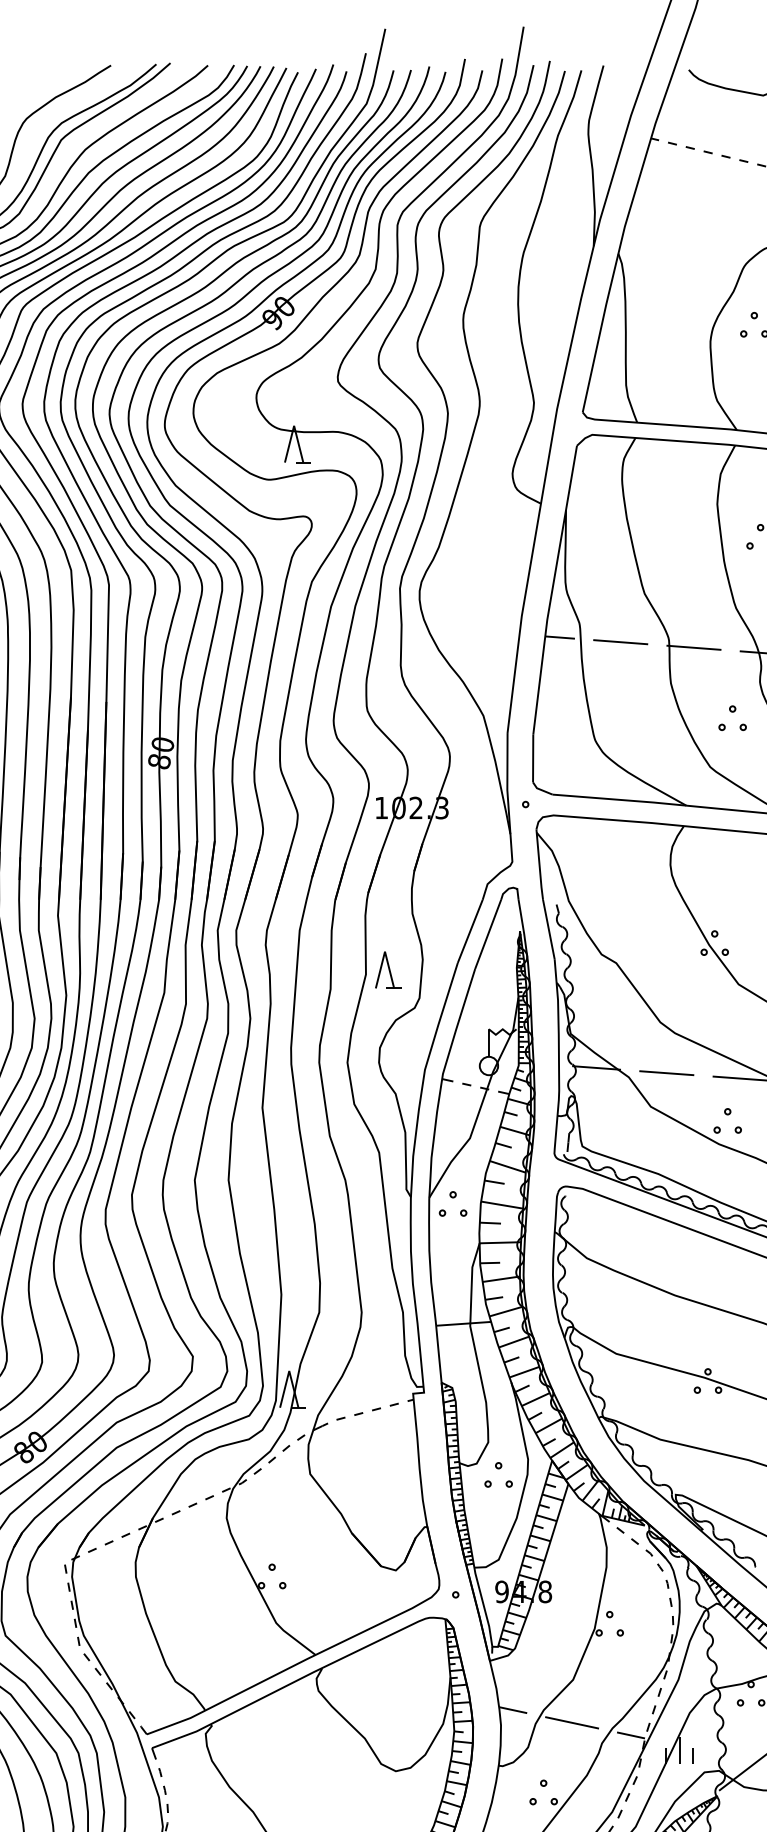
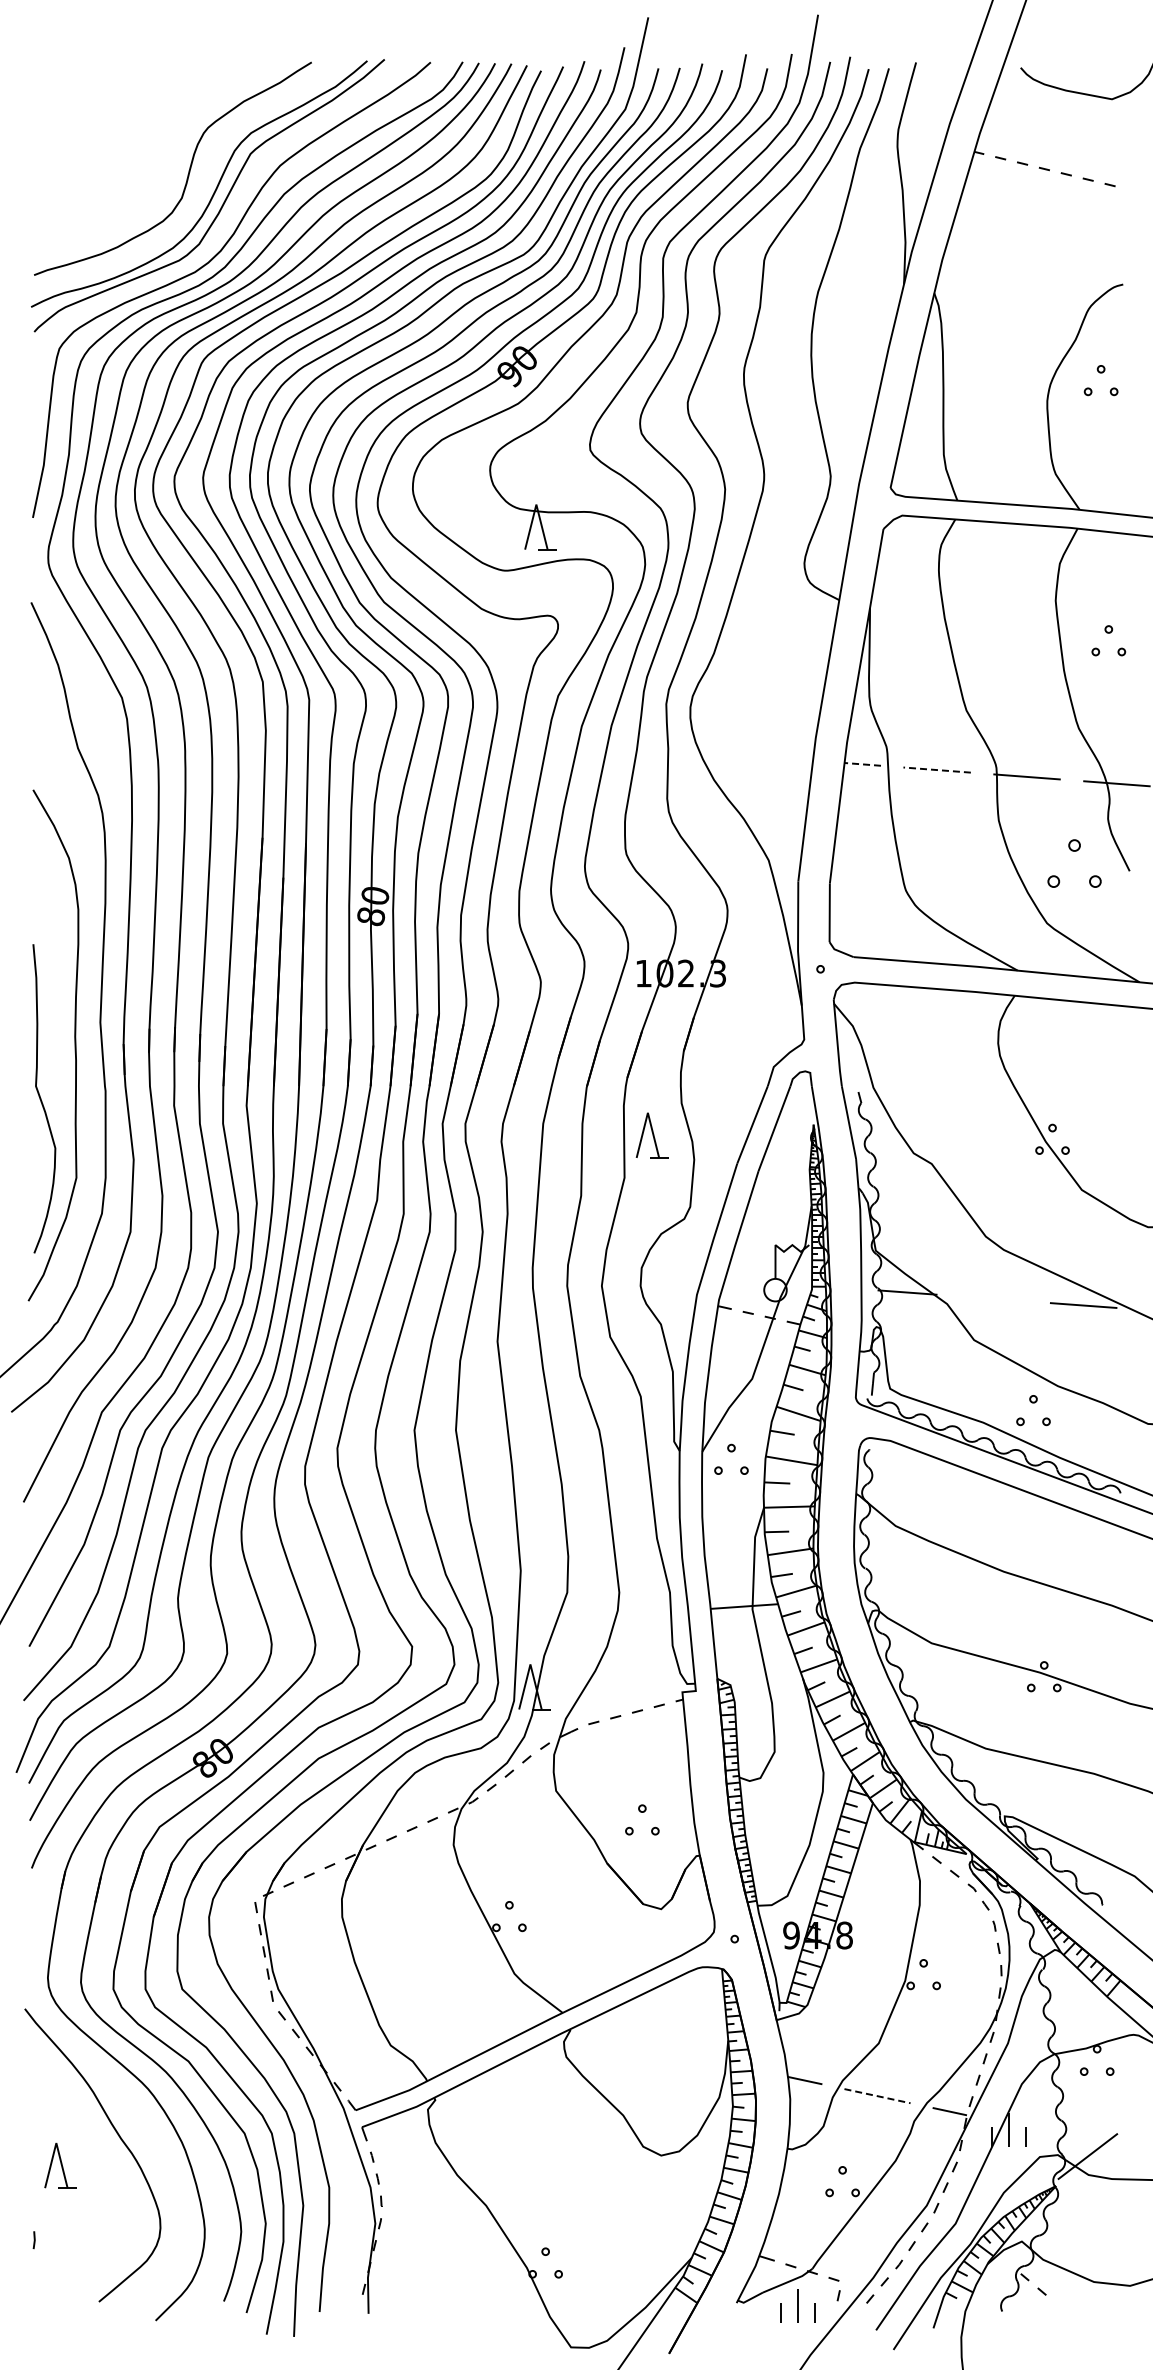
line: (559, 637) -> (862, 764), solid -> dashed
line: (620, 642) -> (937, 770), solid -> dashed
part: (732, 717) -> (1074, 862), size x1.6
part: (387, 970) -> (651, 1135), moved
line: (666, 1072) -> (993, 1298), removed
part: (727, 1115) -> (1033, 1403), moved
part: (498, 1468) -> (642, 1812), moved
line: (572, 1723) -> (877, 2096), solid -> dashed

